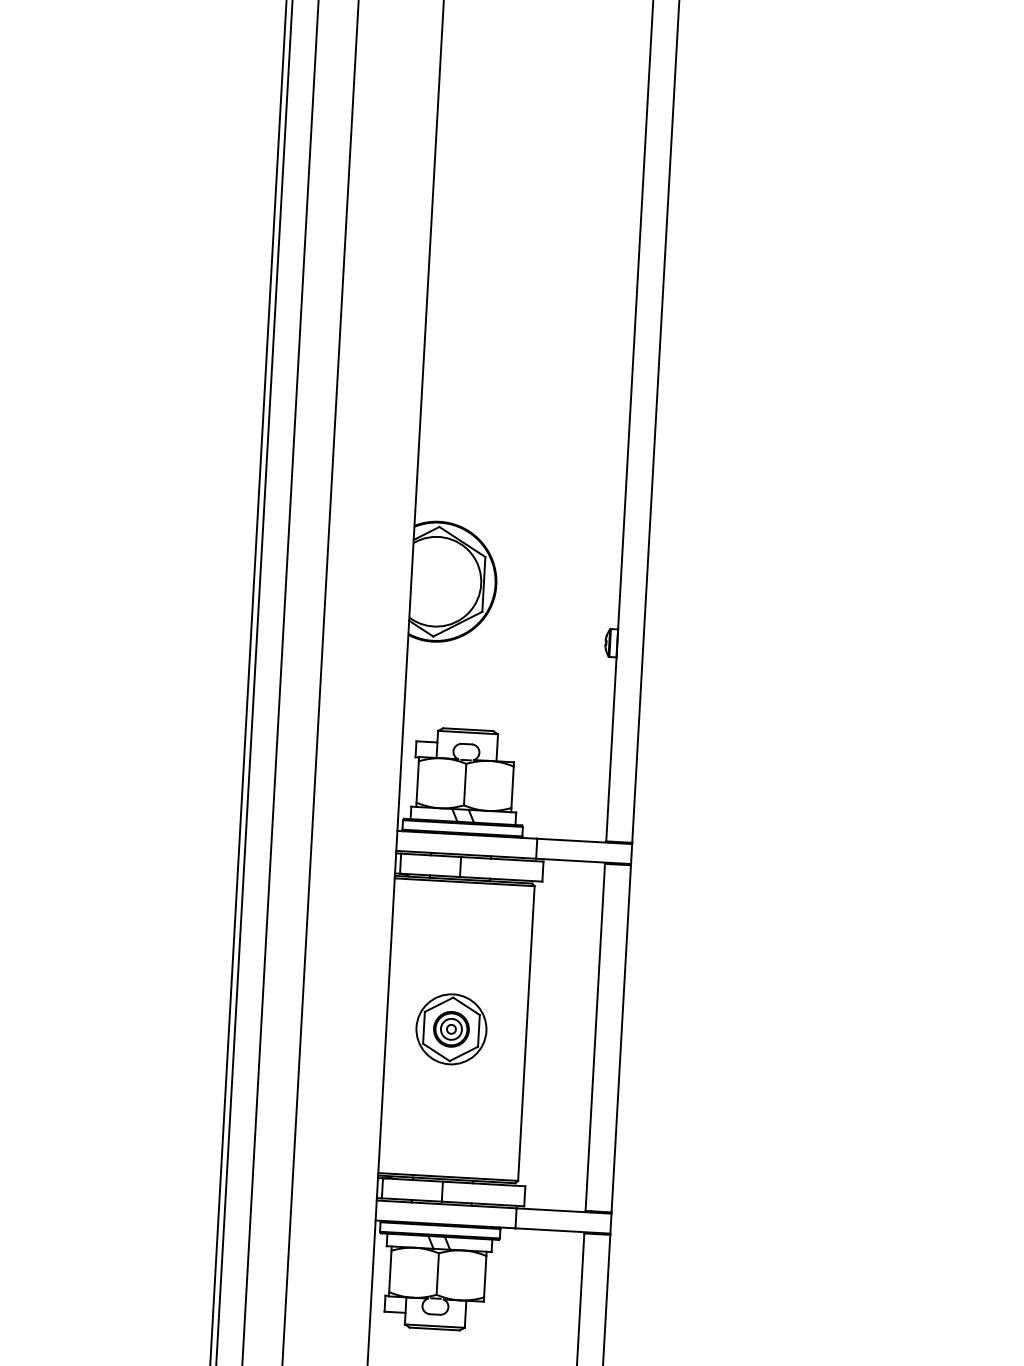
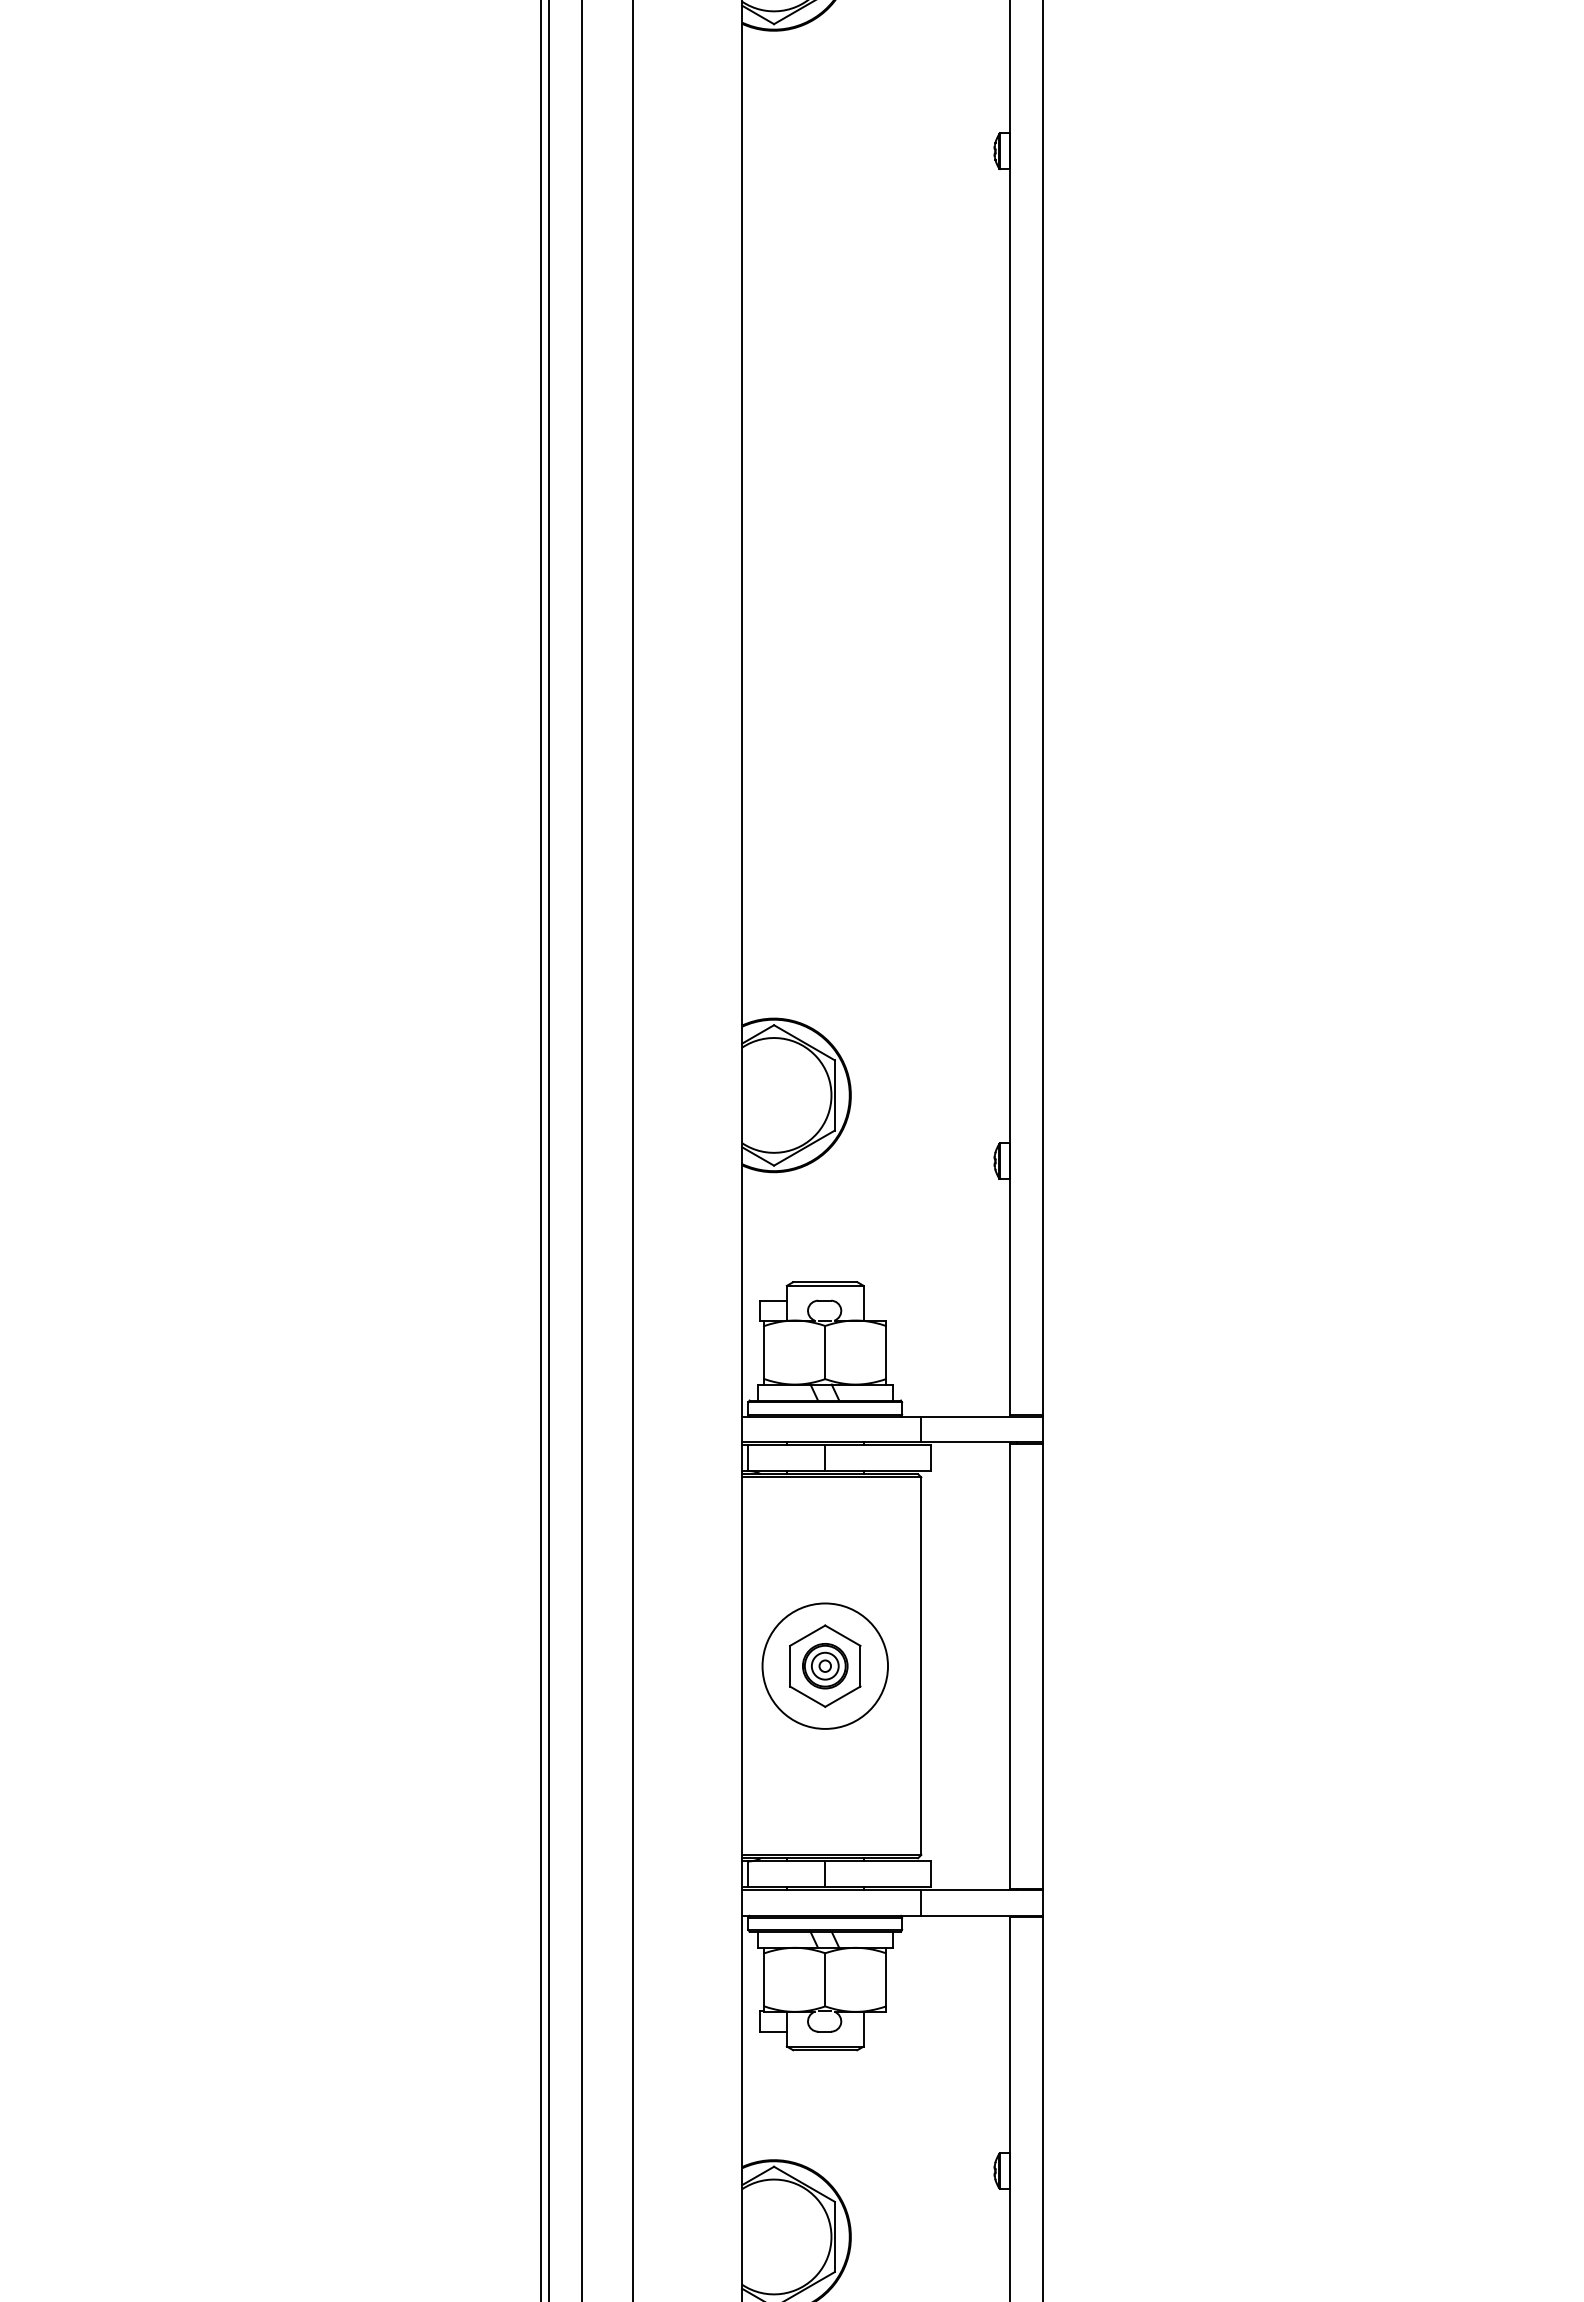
circle: (451, 1029) -> (825, 1666), size x1.4

